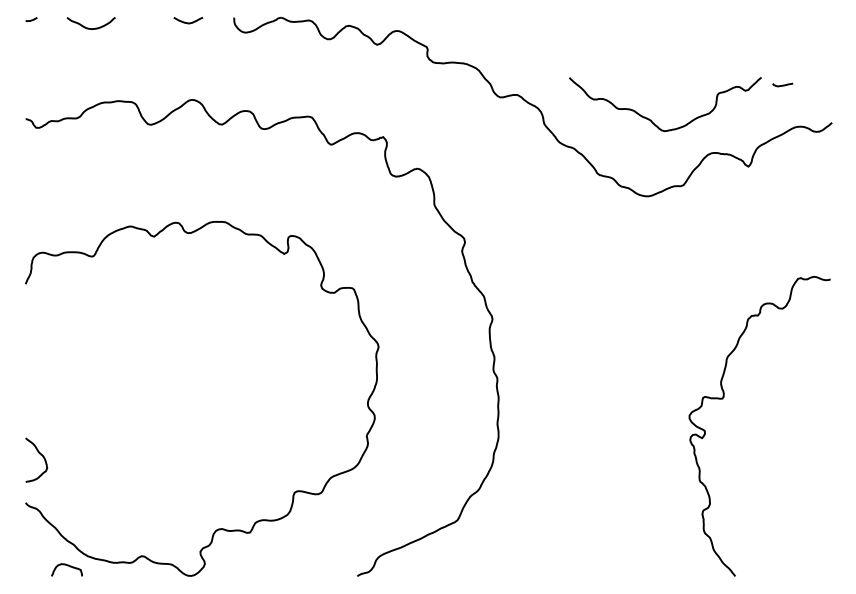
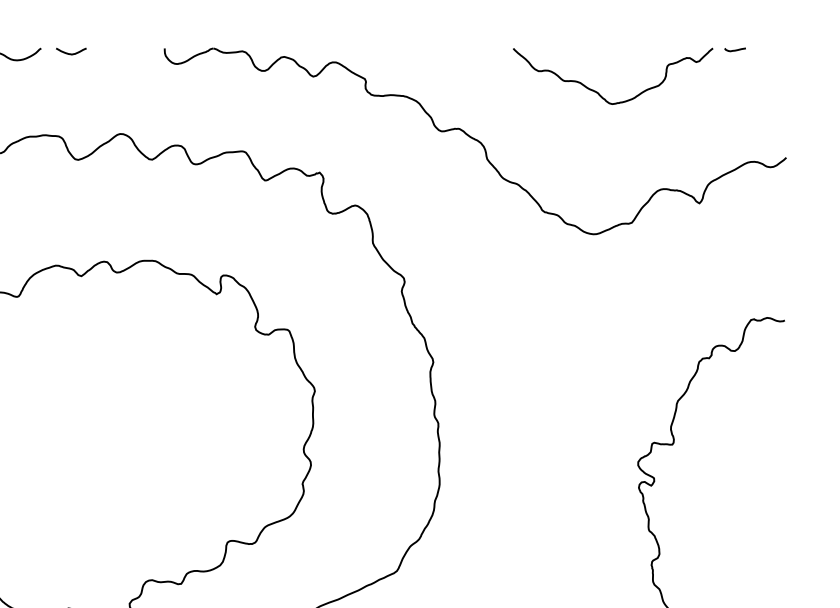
curve: (188, 22) -> (71, 53), moved
curve: (782, 84) -> (734, 49), moved
curve: (652, 120) -> (599, 93), moved

